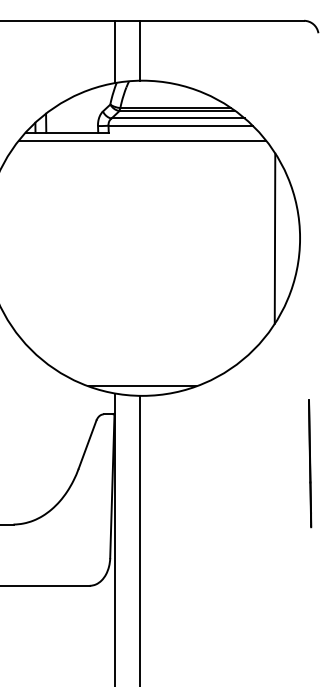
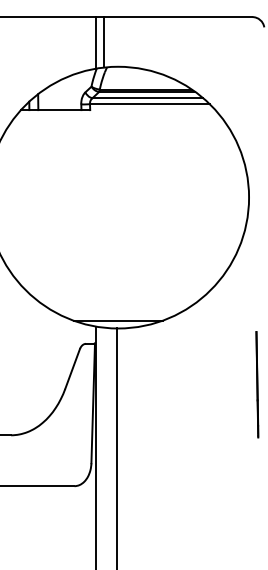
line: (140, 50) -> (103, 41), moved
line: (142, 140) -> (118, 116), removed
line: (275, 238) -> (228, 197), removed

